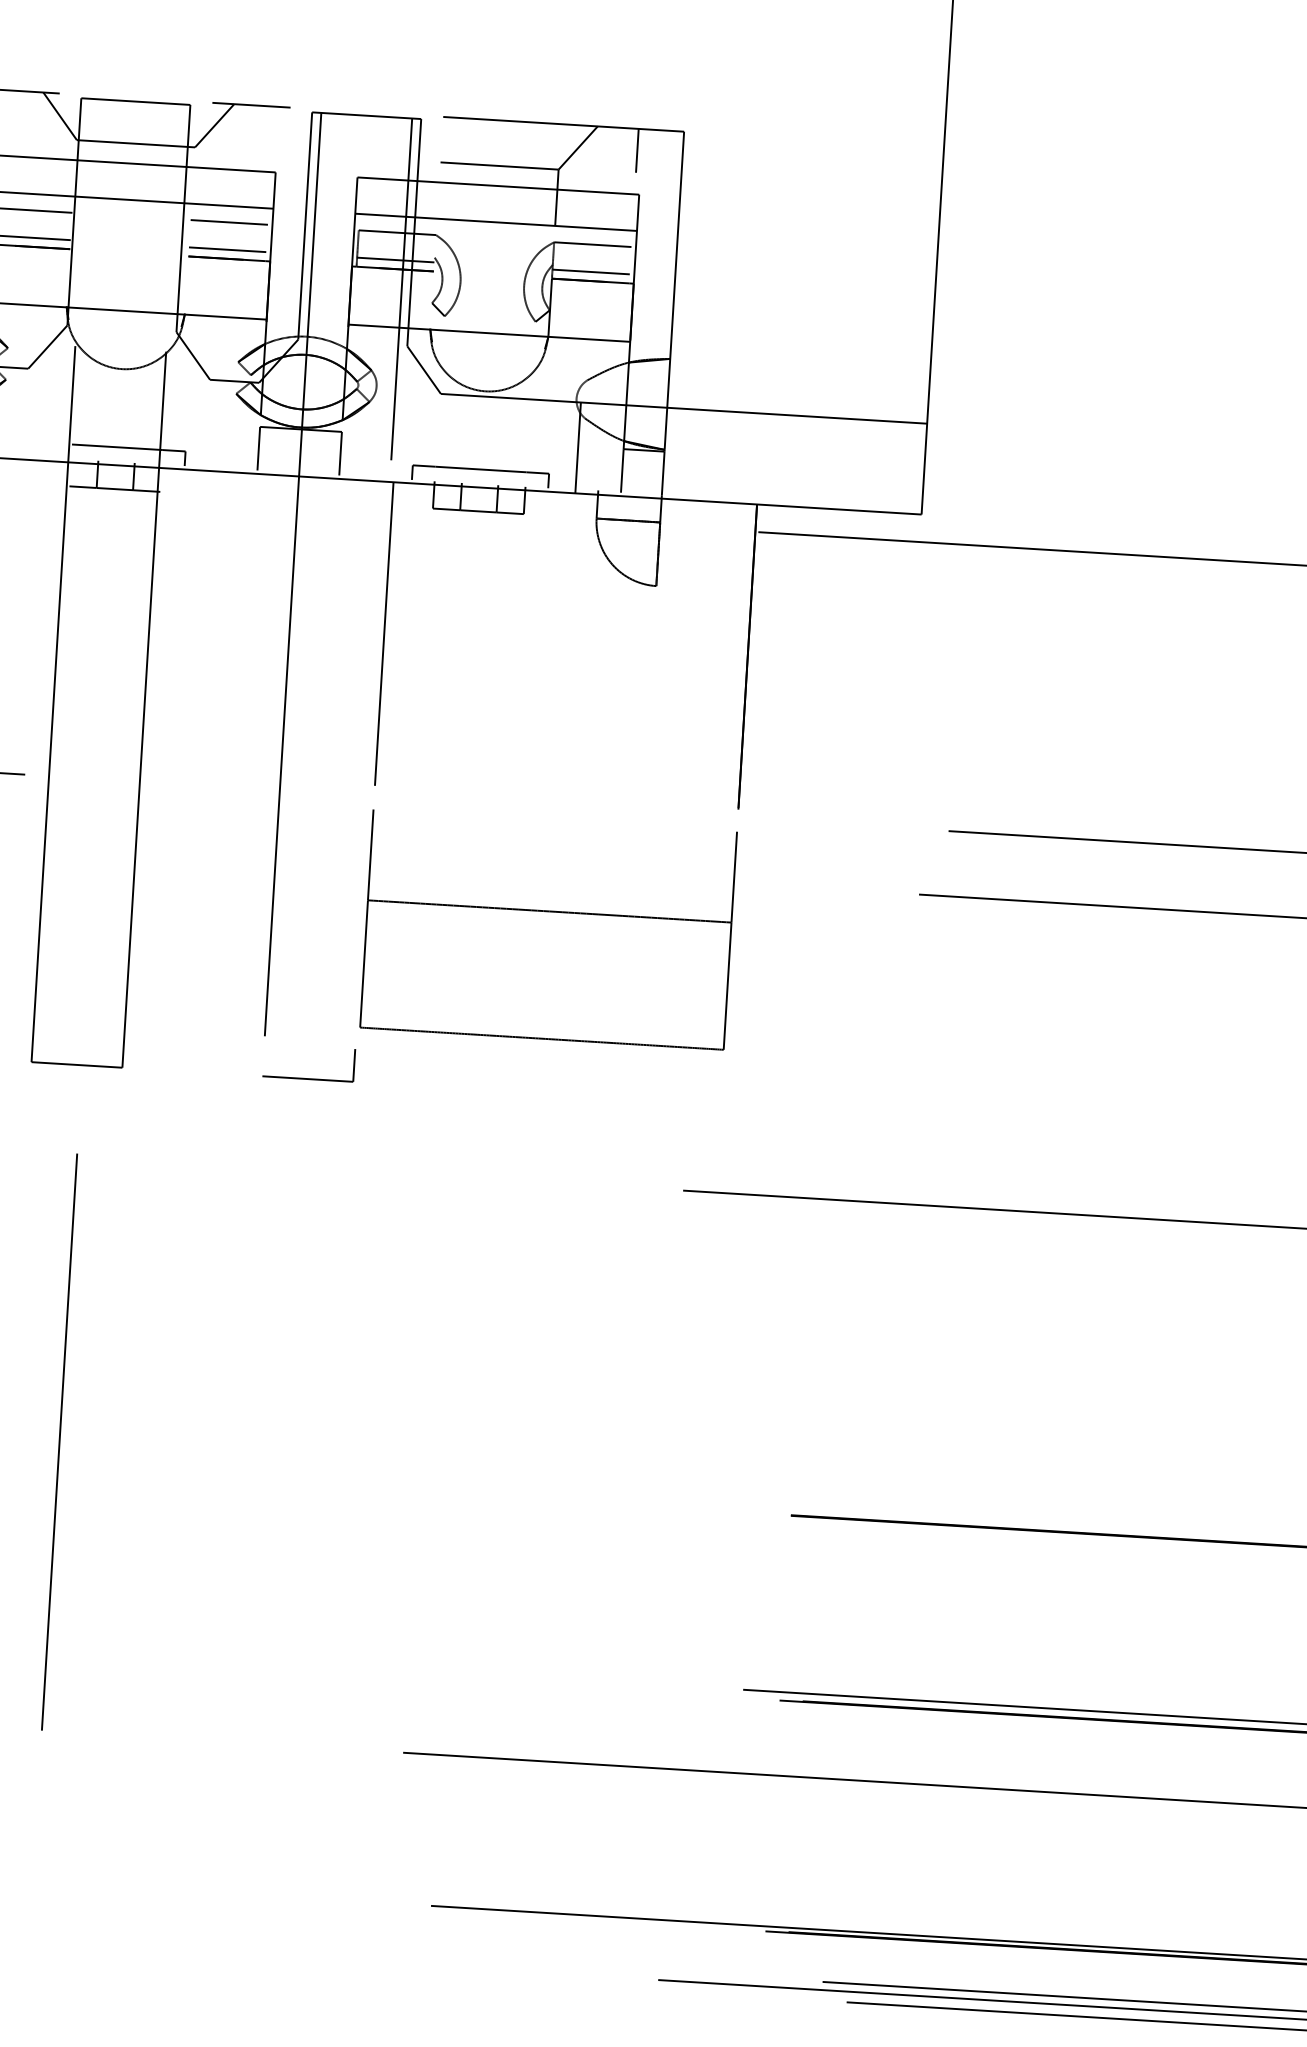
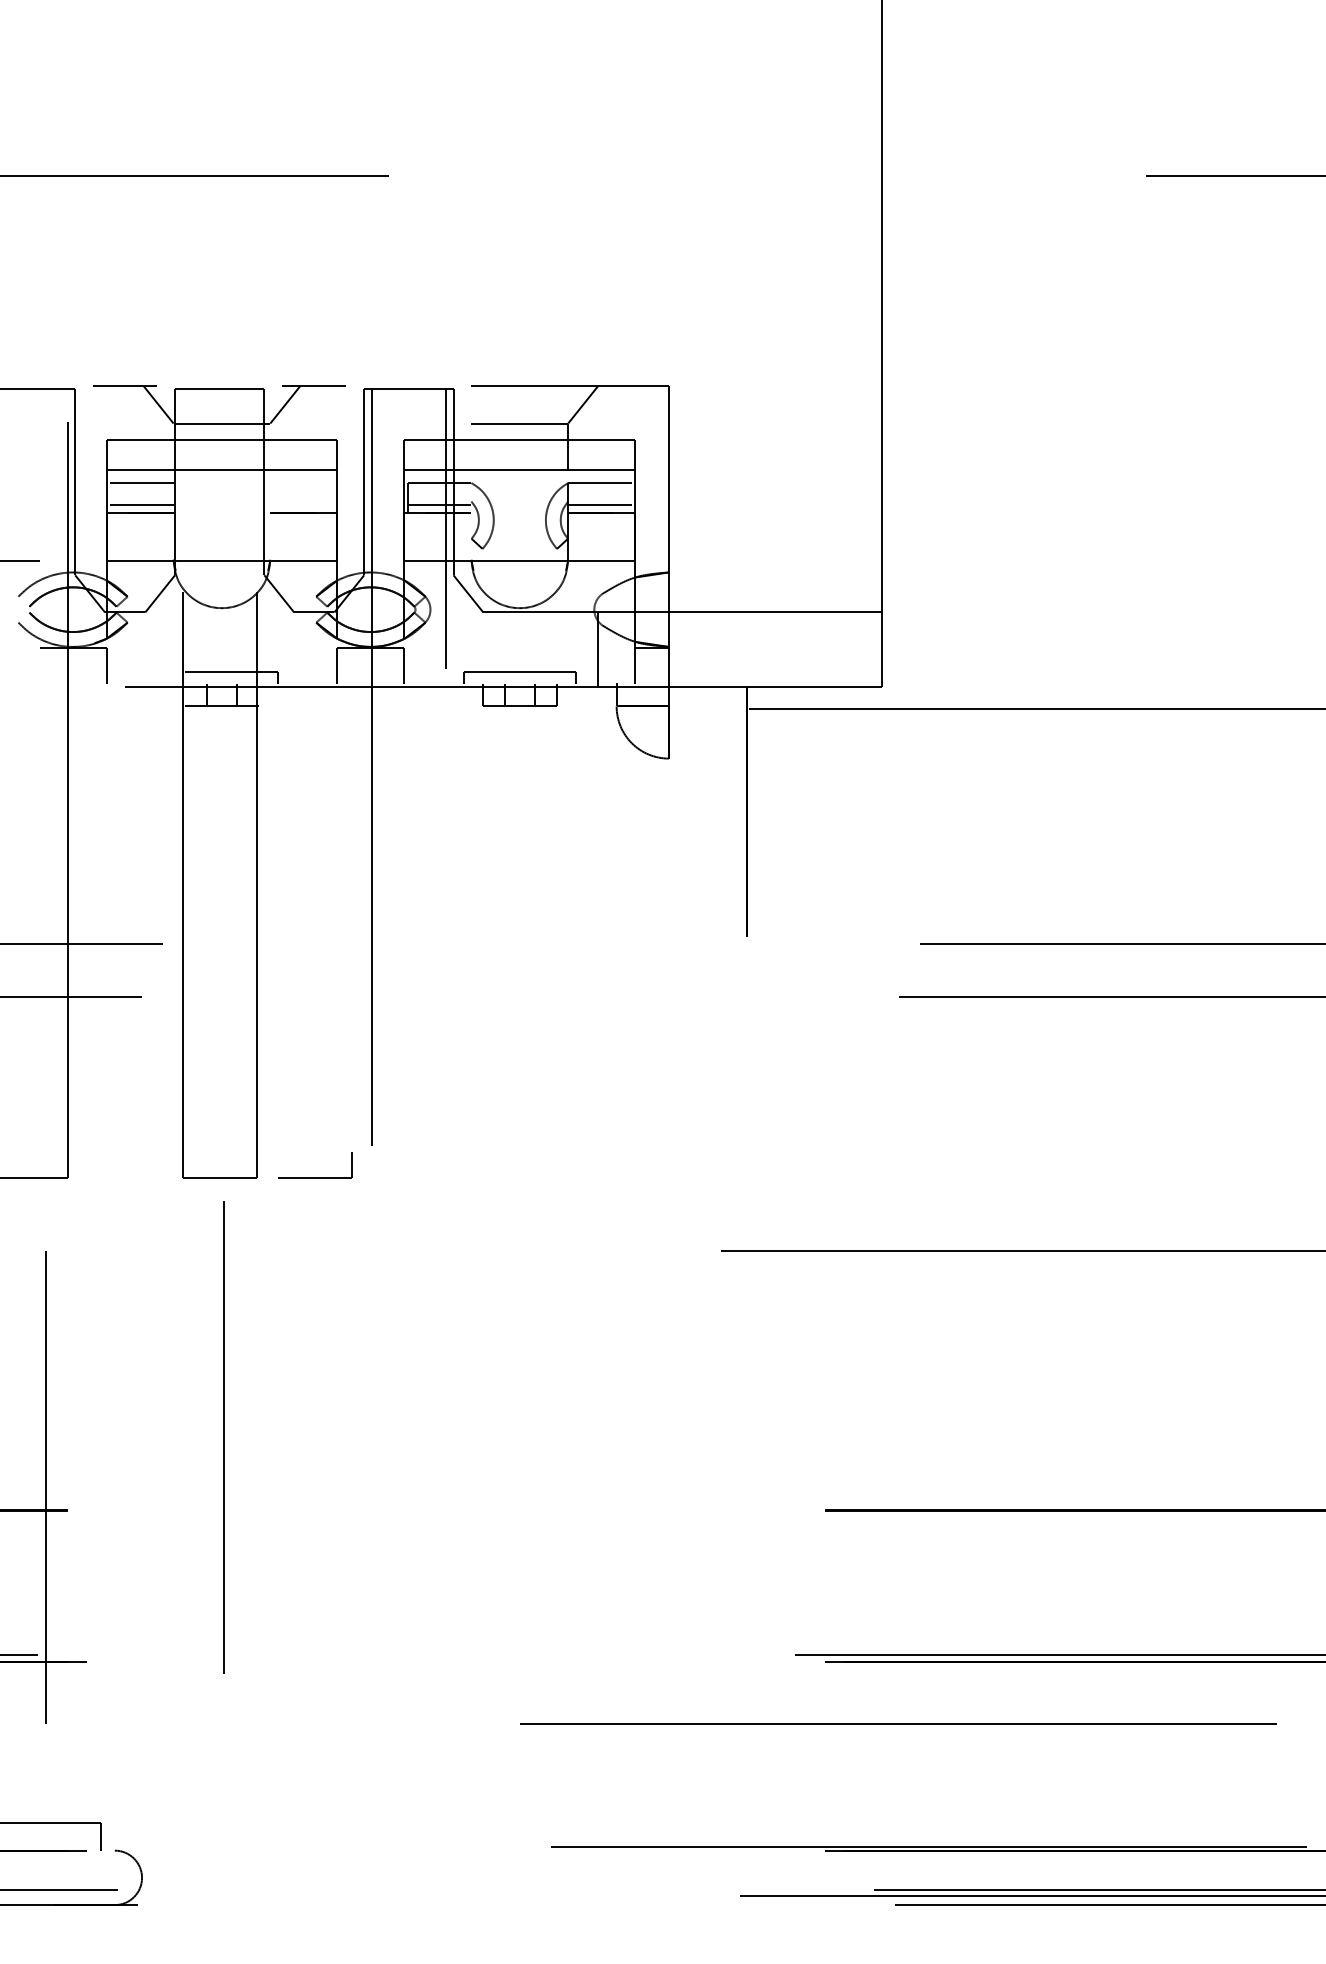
line: (637, 151) -> (631, 404), removed
line: (228, 222) -> (301, 483), removed
line: (226, 249) -> (301, 505), removed
line: (384, 633) -> (449, 810), removed
part: (548, 929) -> (597, 1044), removed
part: (308, 1078) -> (315, 1177), moved
line: (58, 1442) -> (223, 1437), moved

